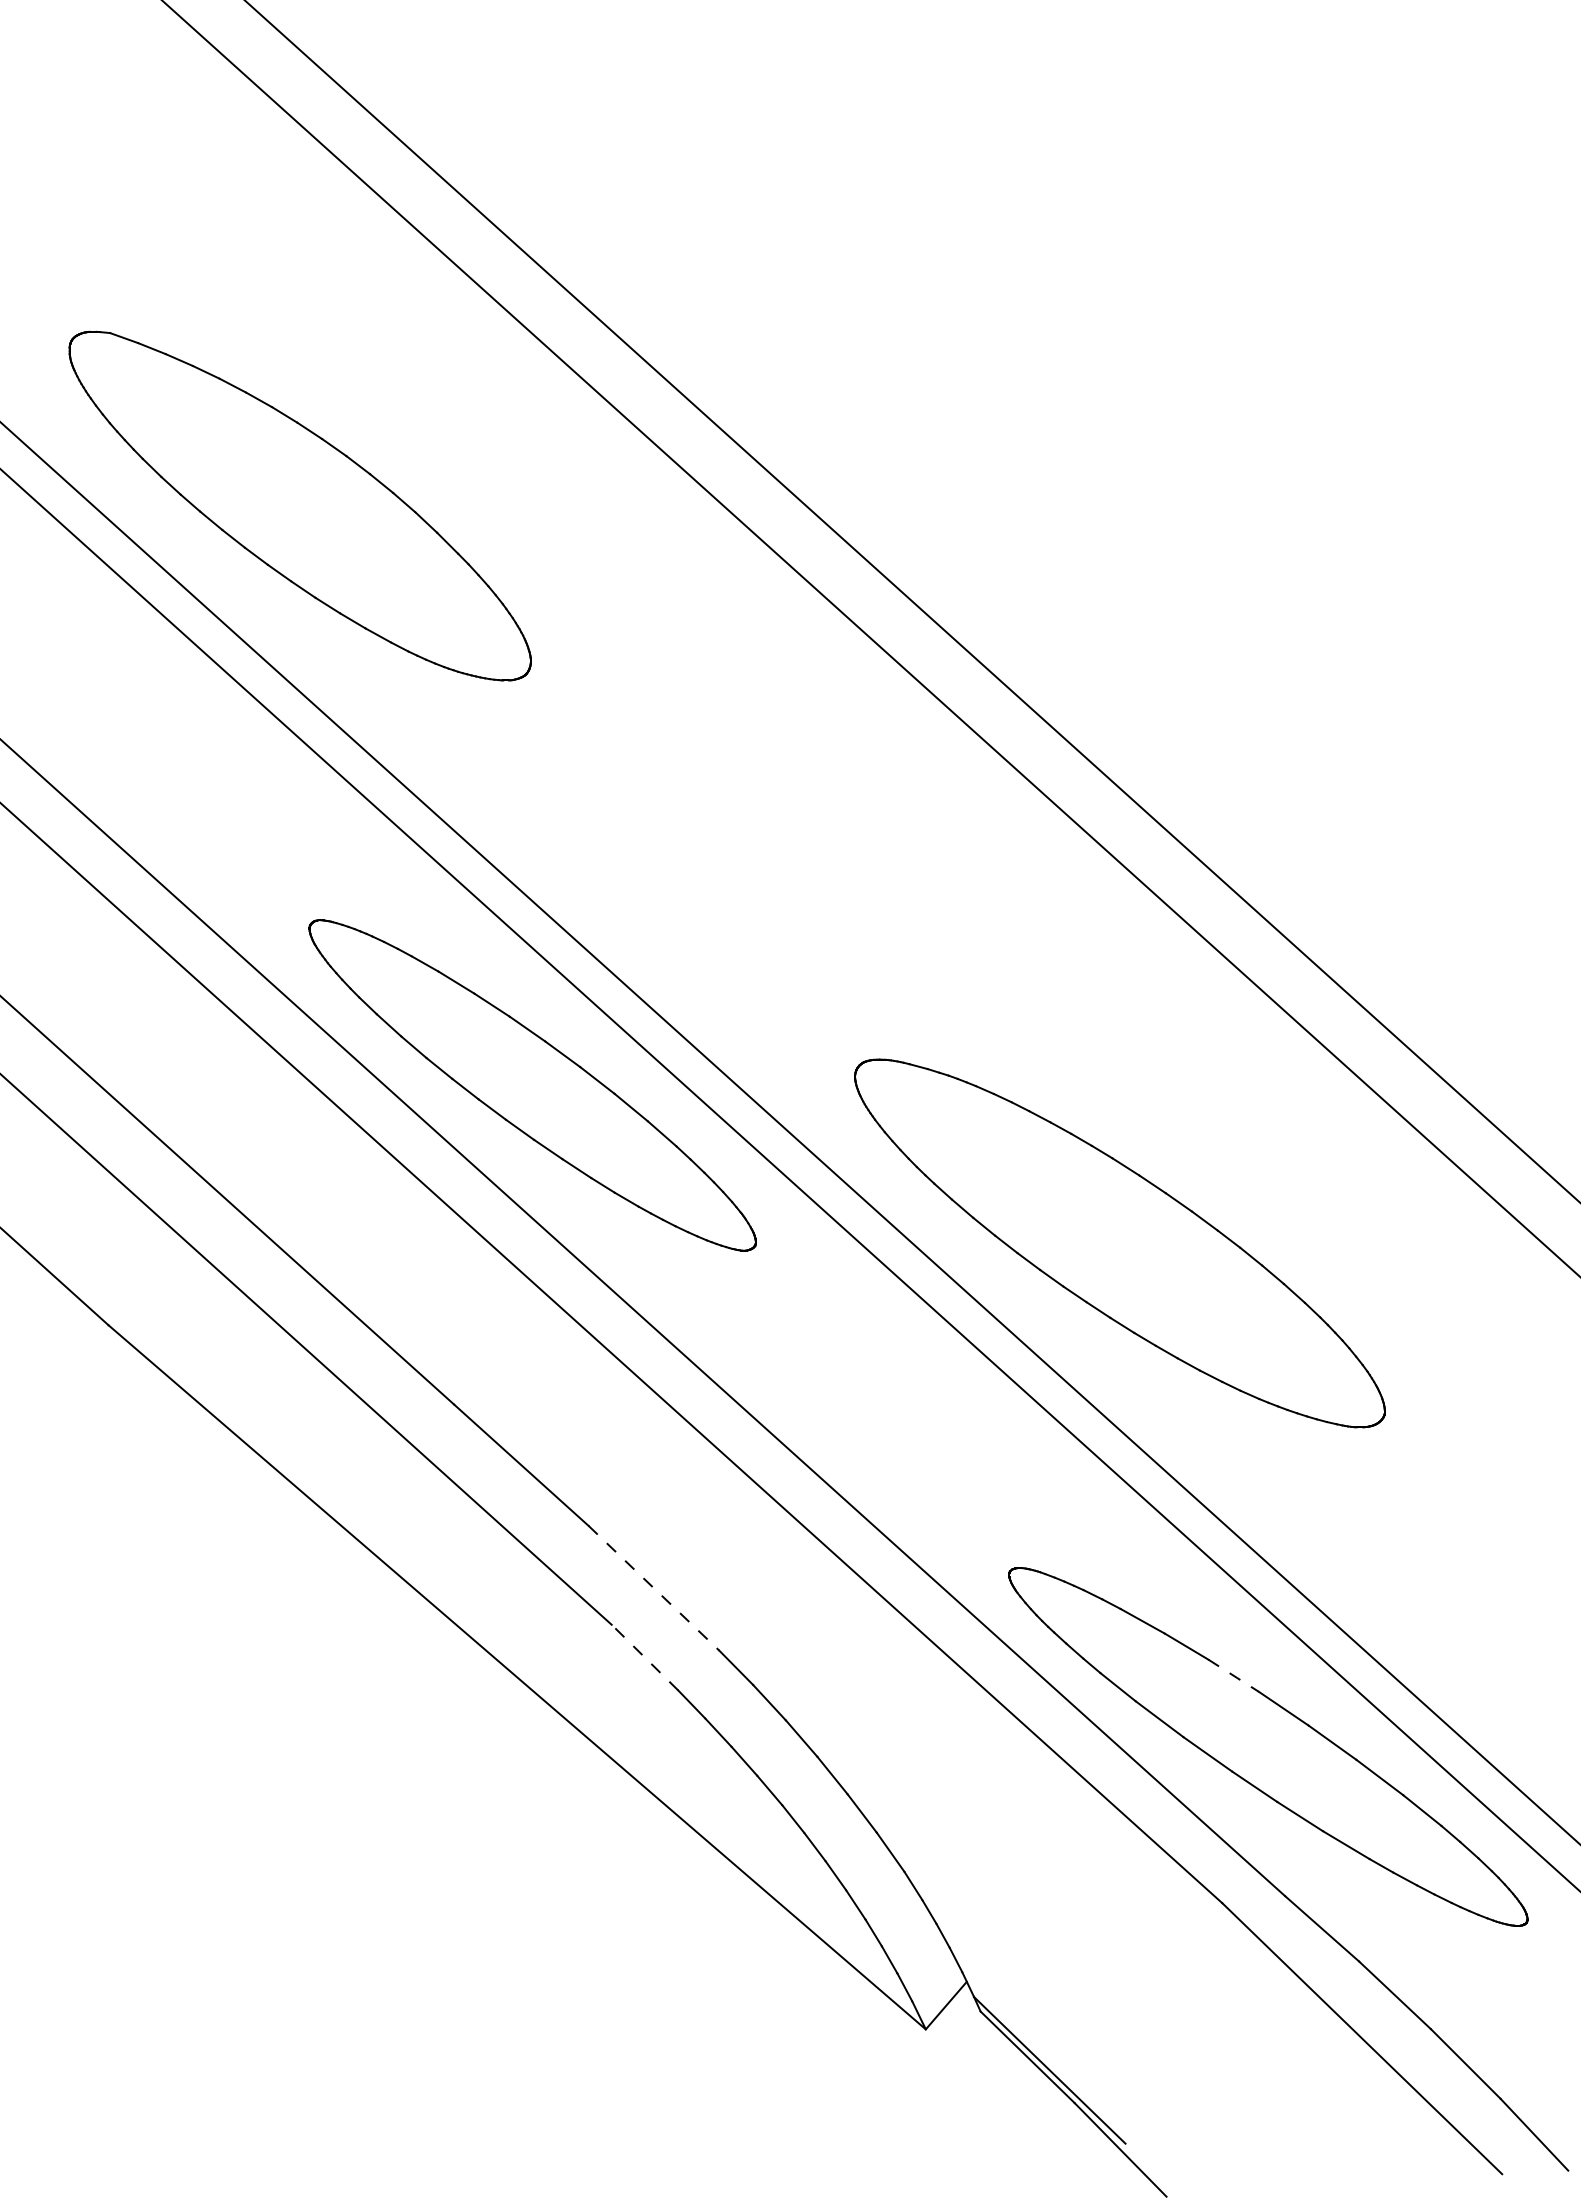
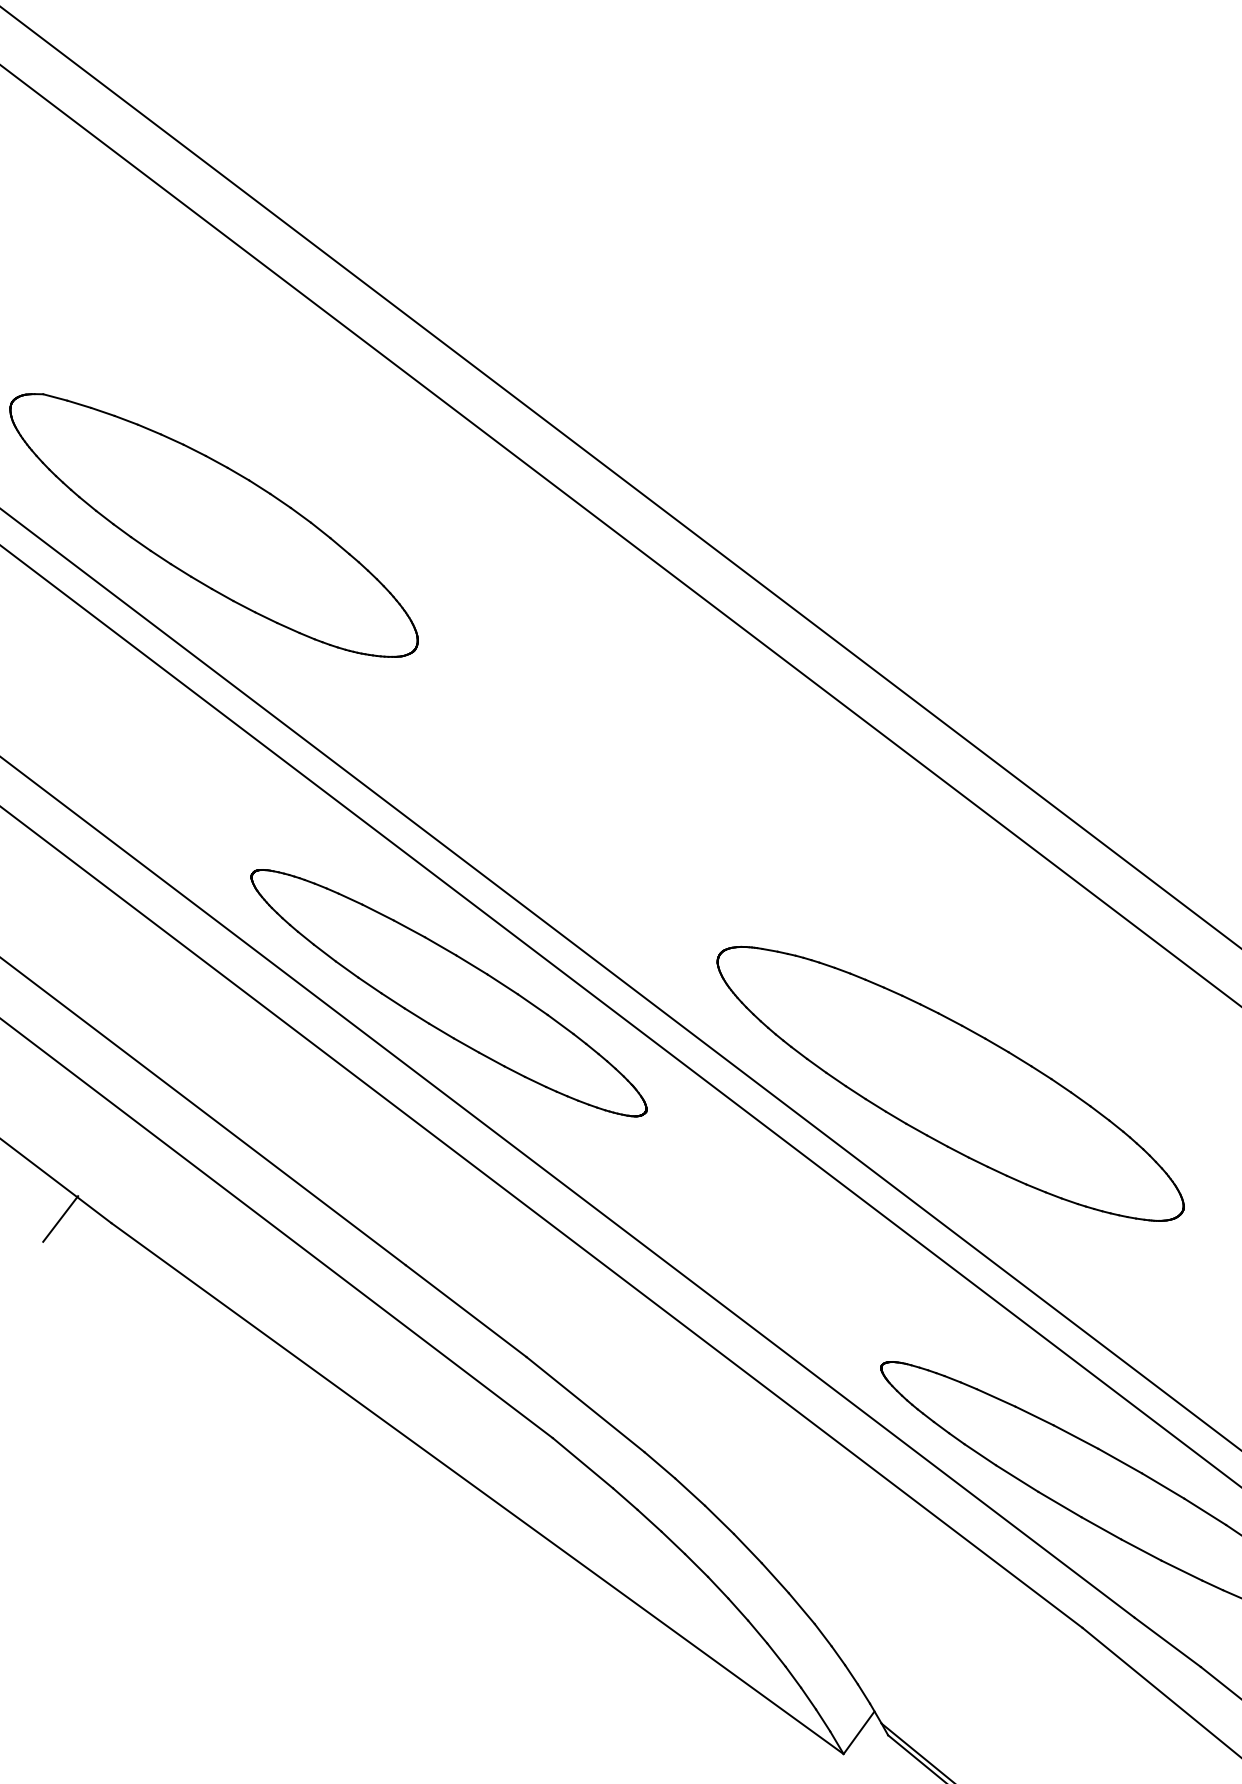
line: (48, 1314) -> (60, 1218), added
line: (654, 1588) -> (586, 1404), dashed -> solid
line: (645, 1657) -> (583, 1463), dashed -> solid
line: (1234, 1675) -> (1076, 1436), dashed -> solid

